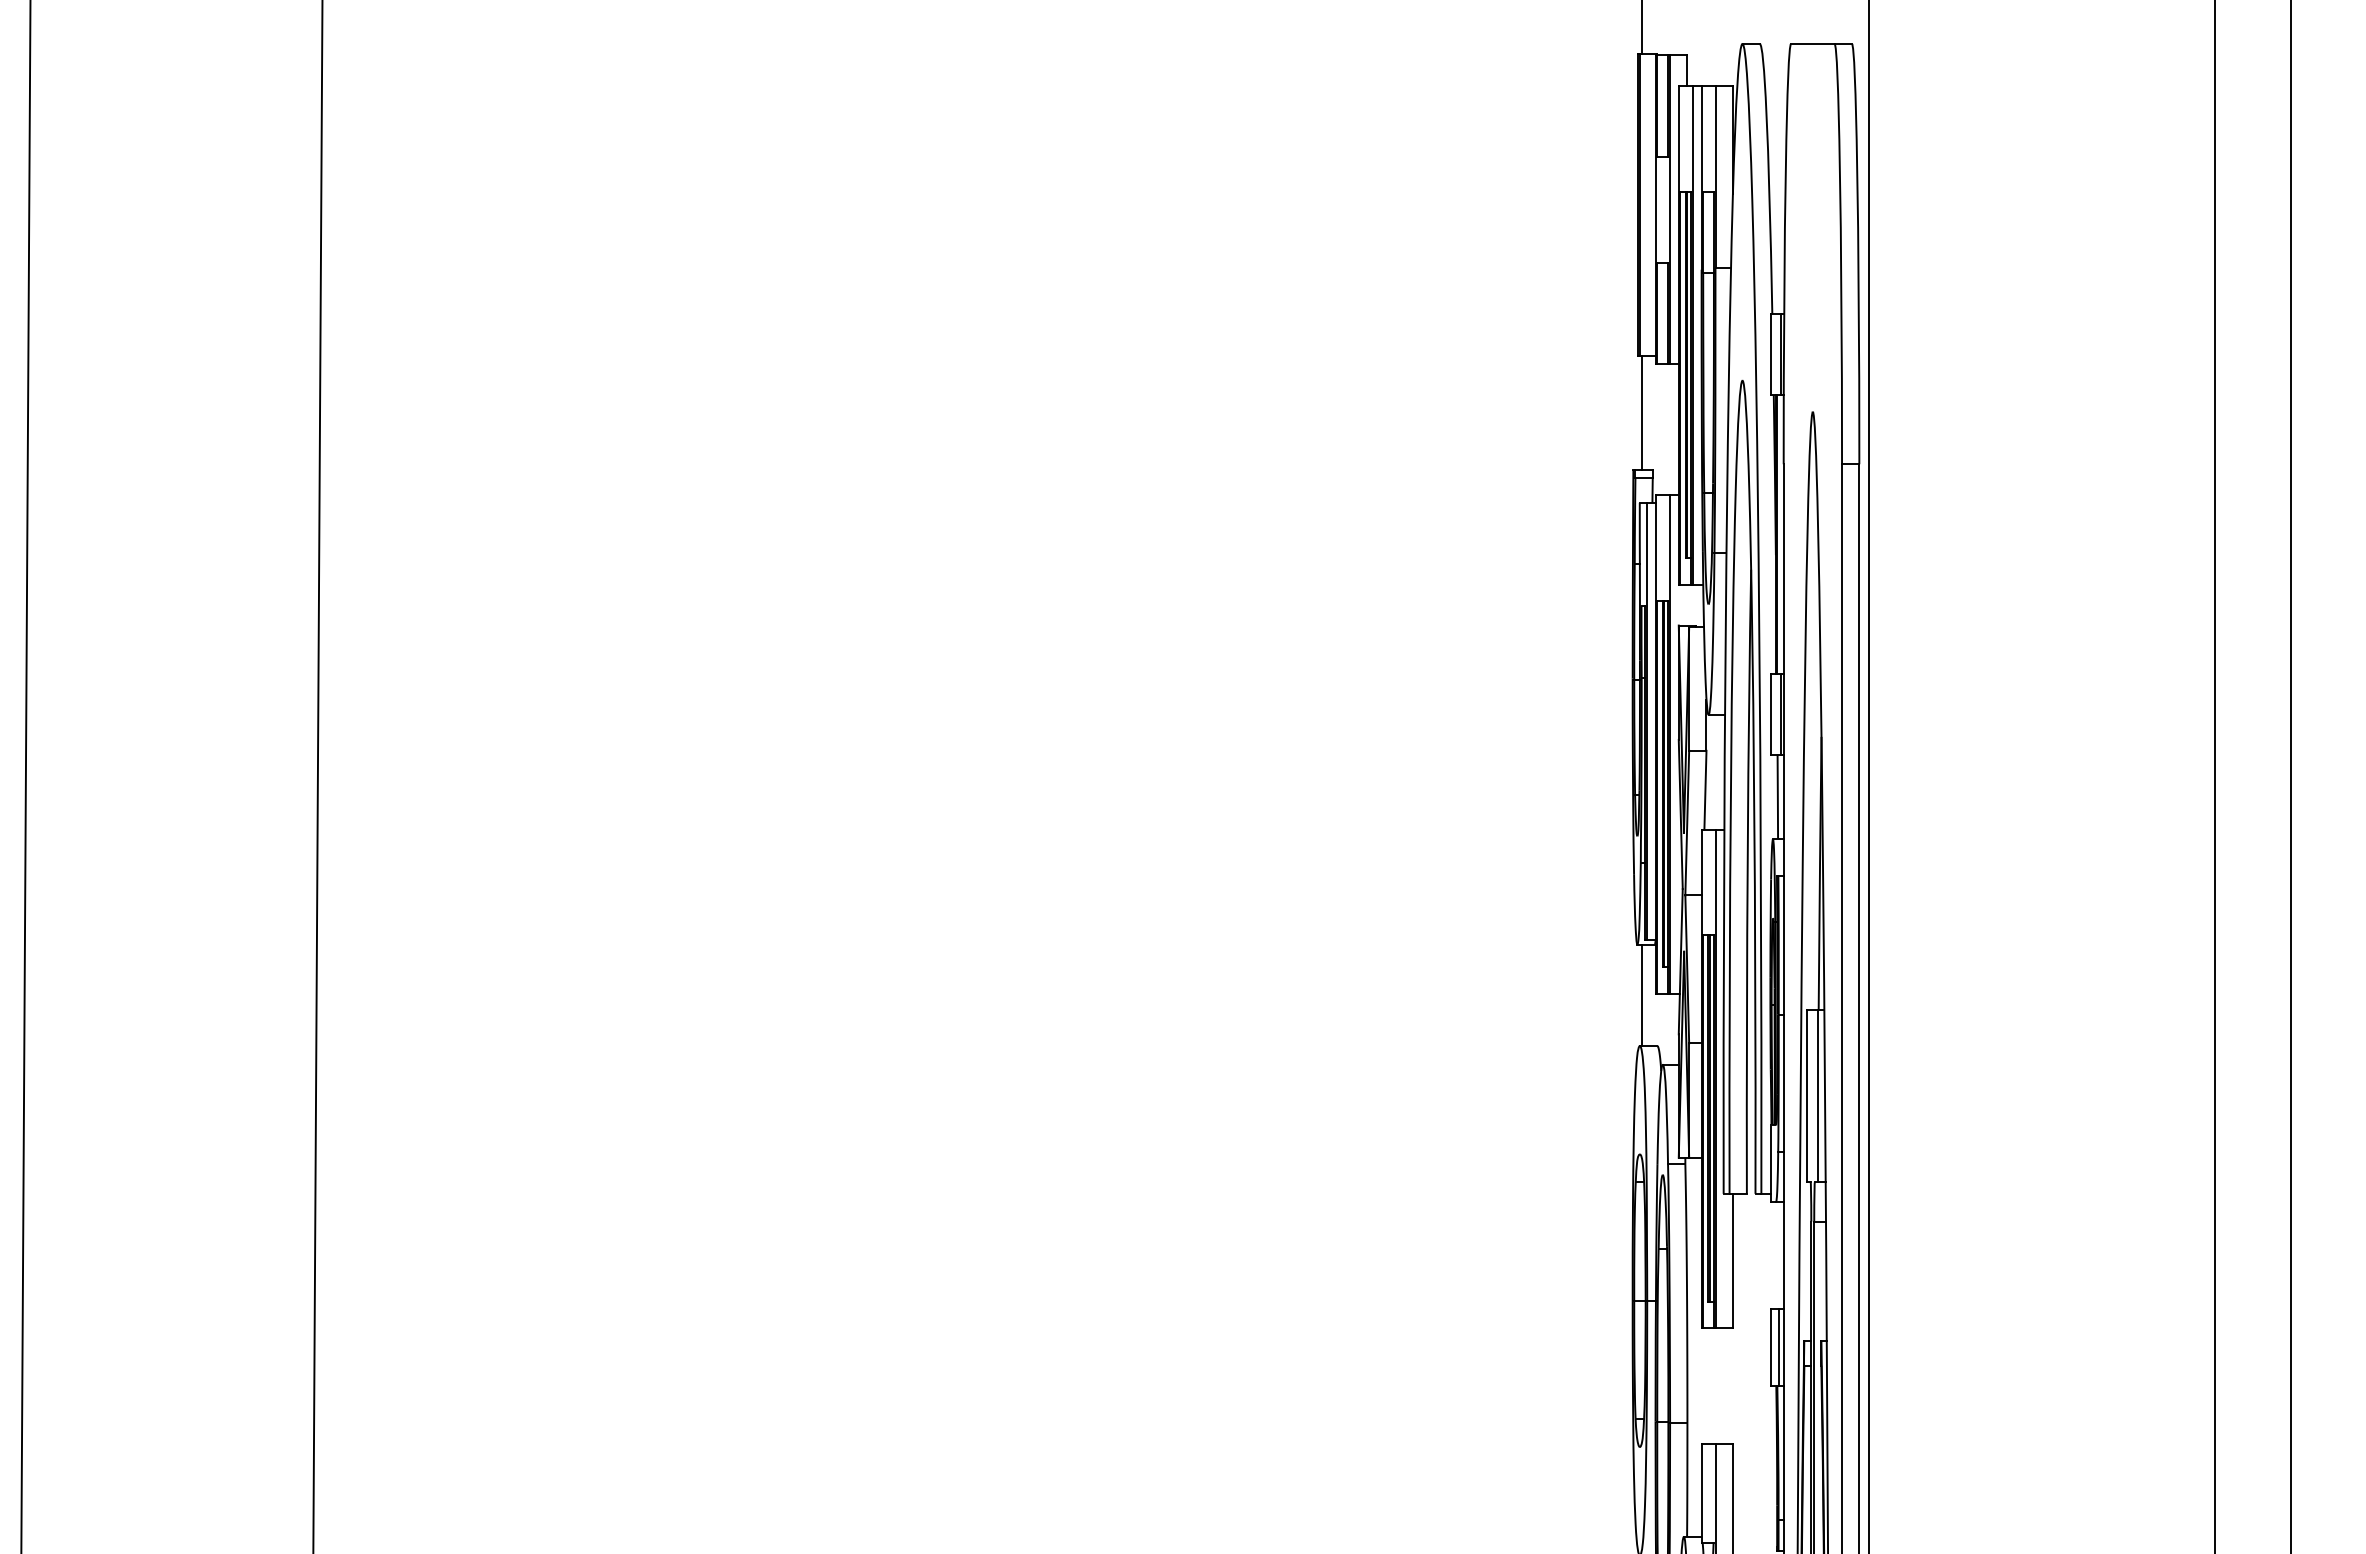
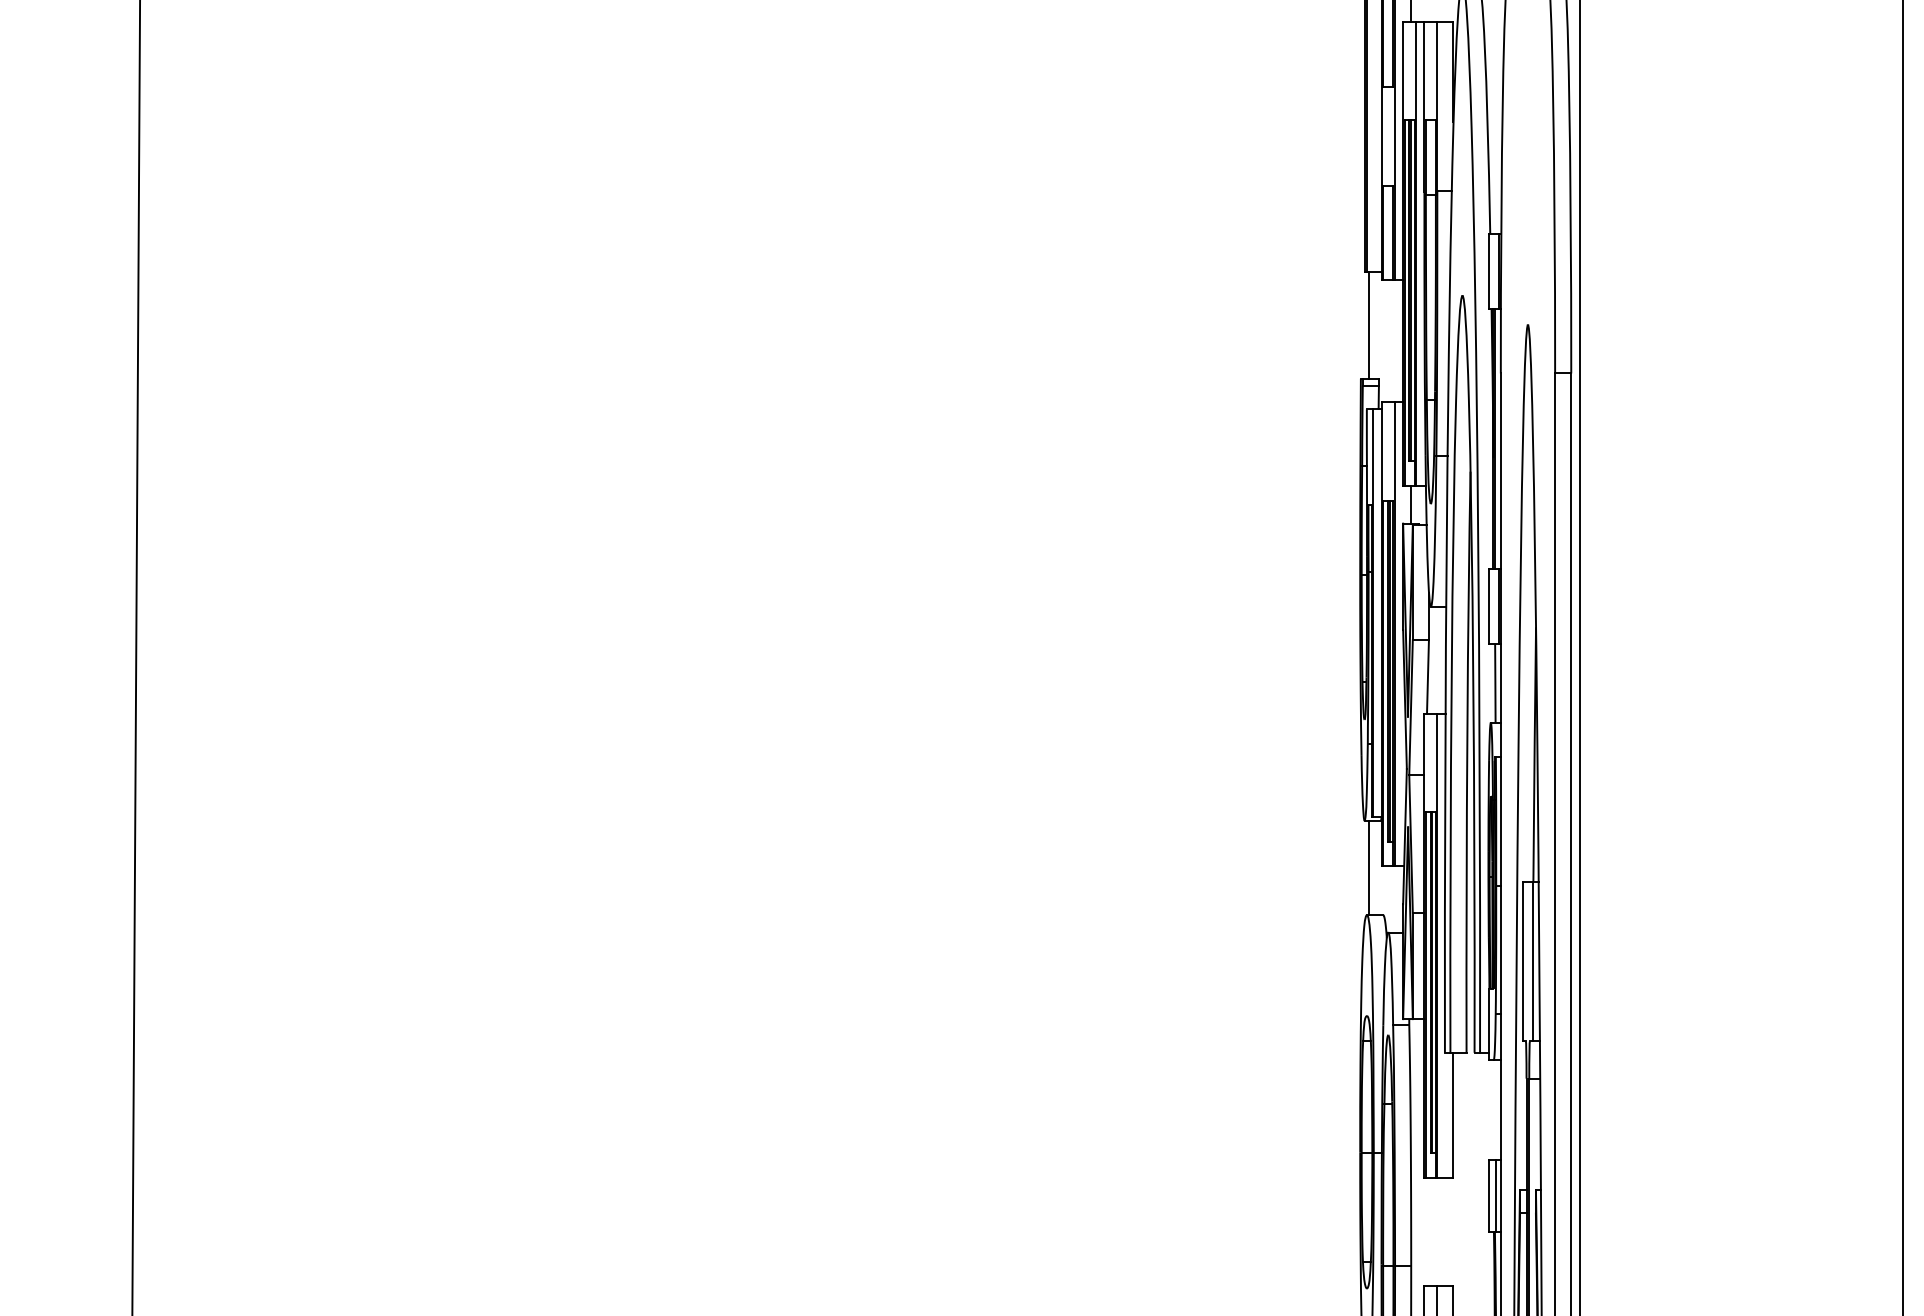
line: (1687, 604) -> (1411, 504), added

